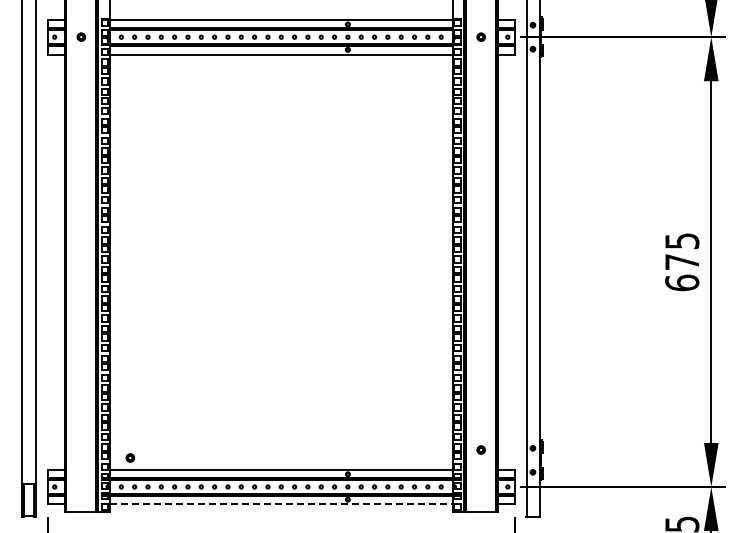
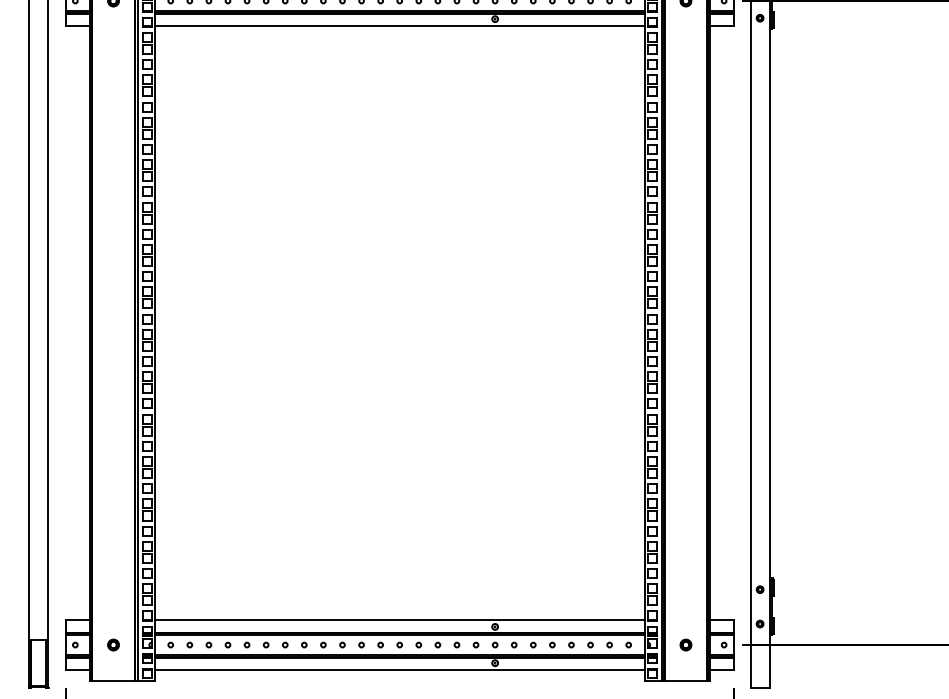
part: (480, 449) -> (684, 644), moved
part: (129, 457) -> (112, 644), moved
line: (281, 504) -> (400, 670), dashed -> solid

